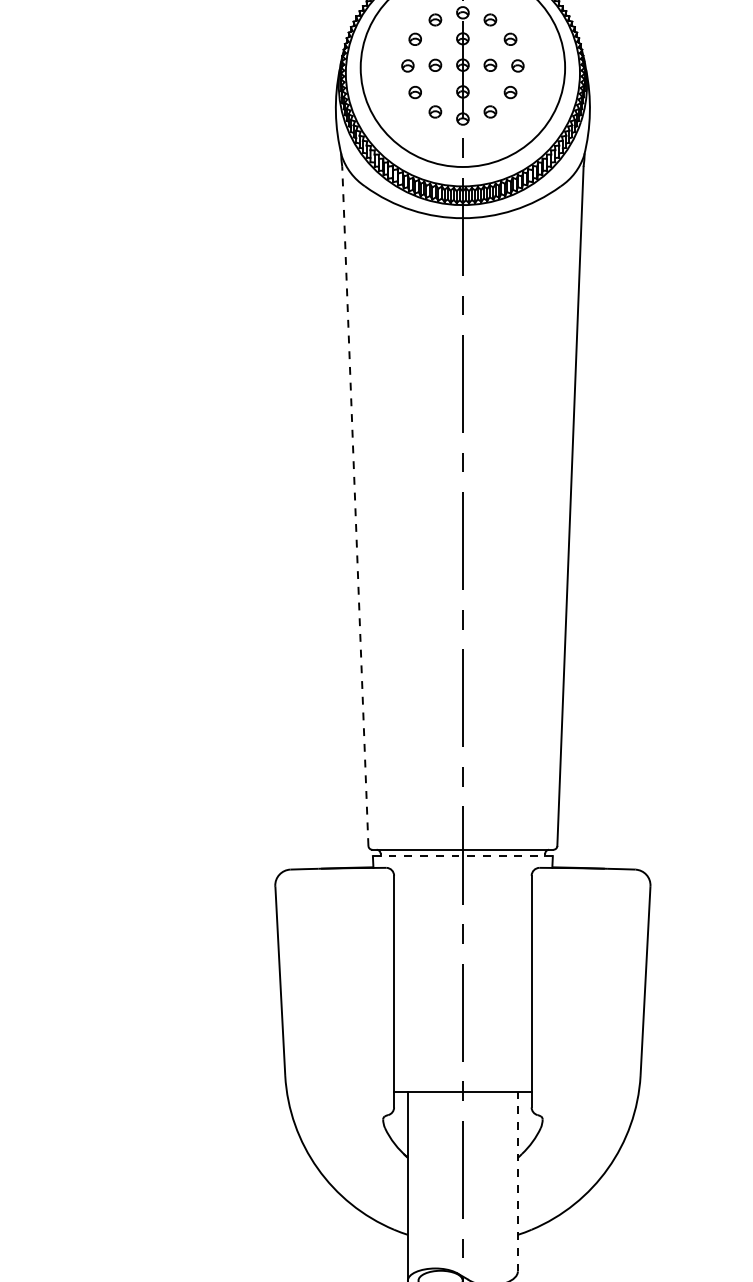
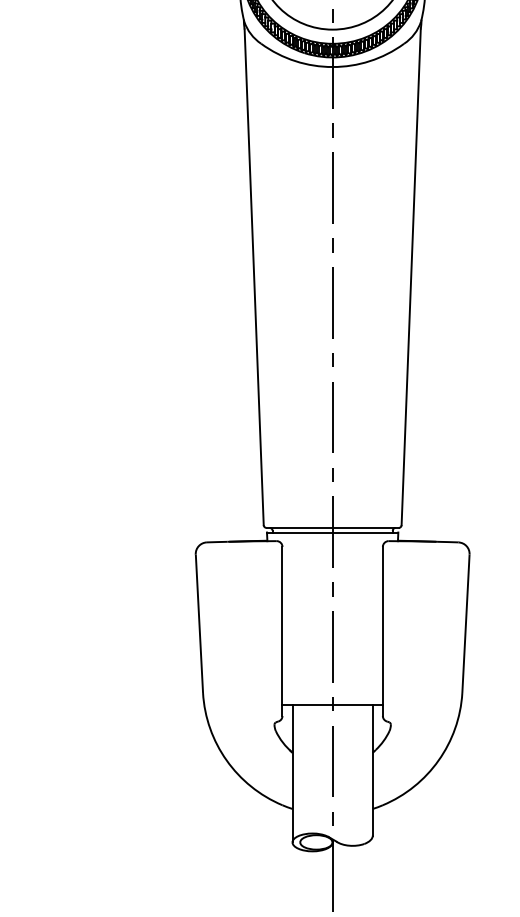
line: (355, 506) -> (254, 277), dashed -> solid
line: (462, 856) -> (332, 532), dashed -> solid
line: (517, 1181) -> (372, 770), dashed -> solid

